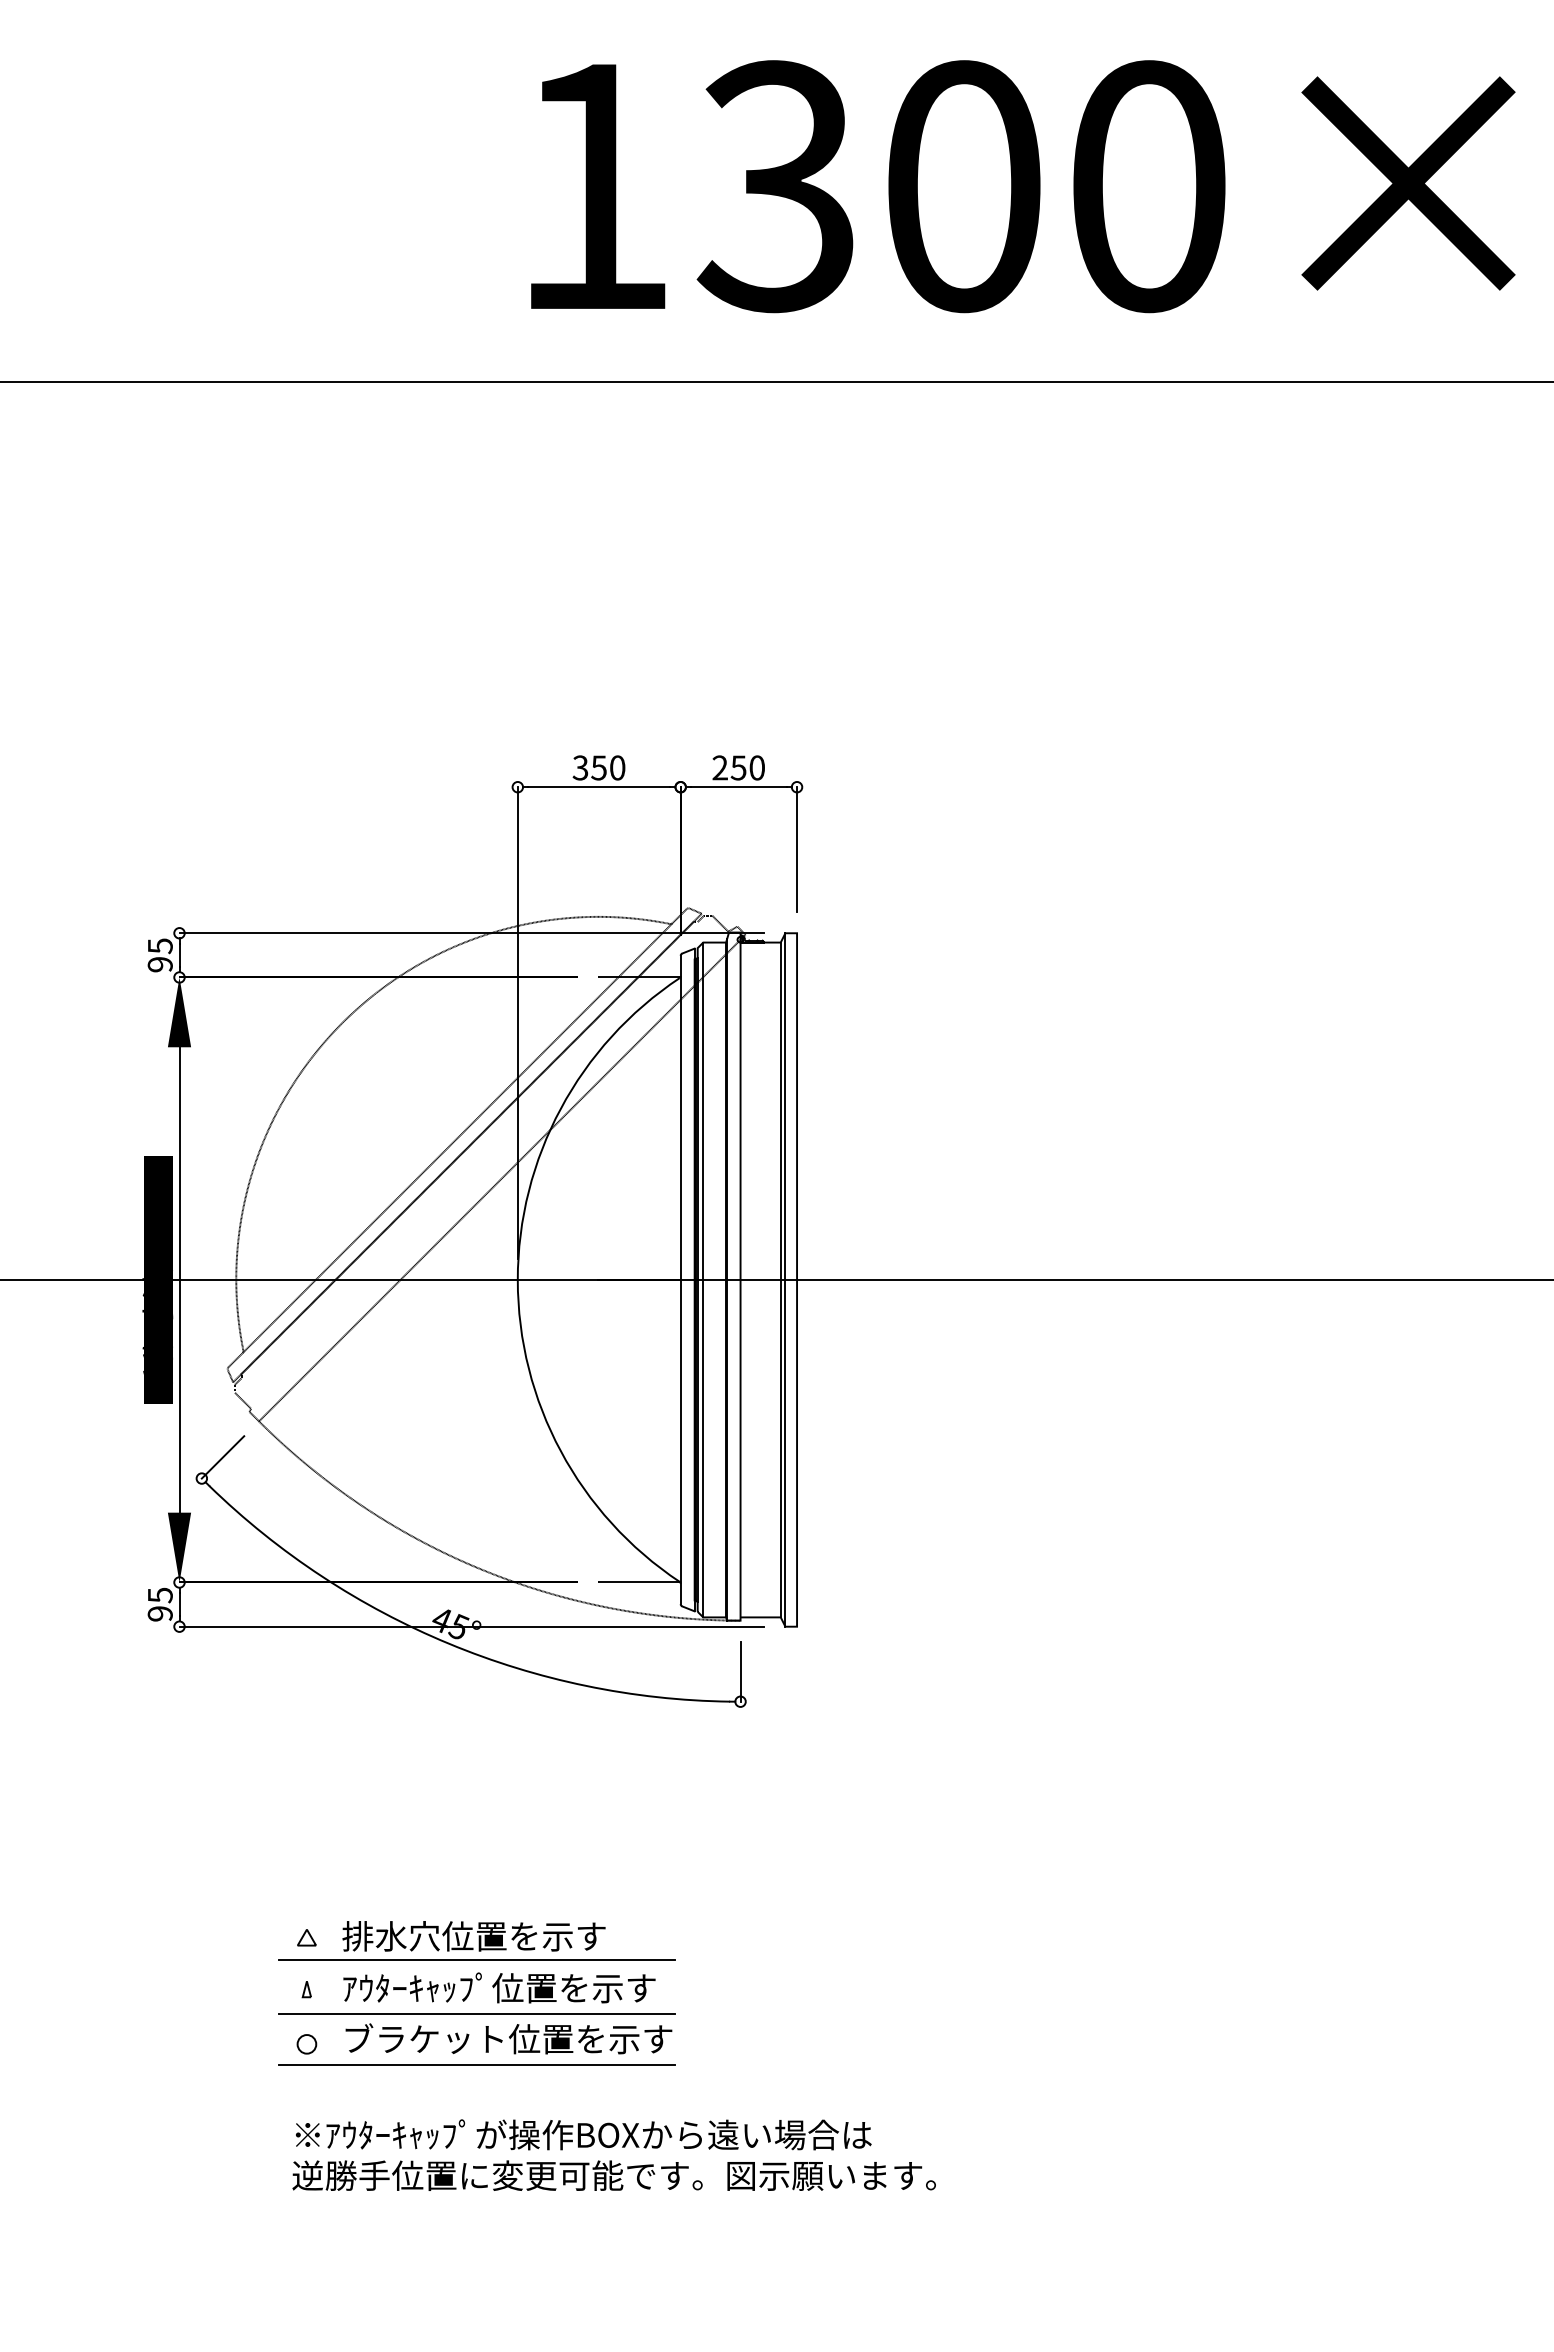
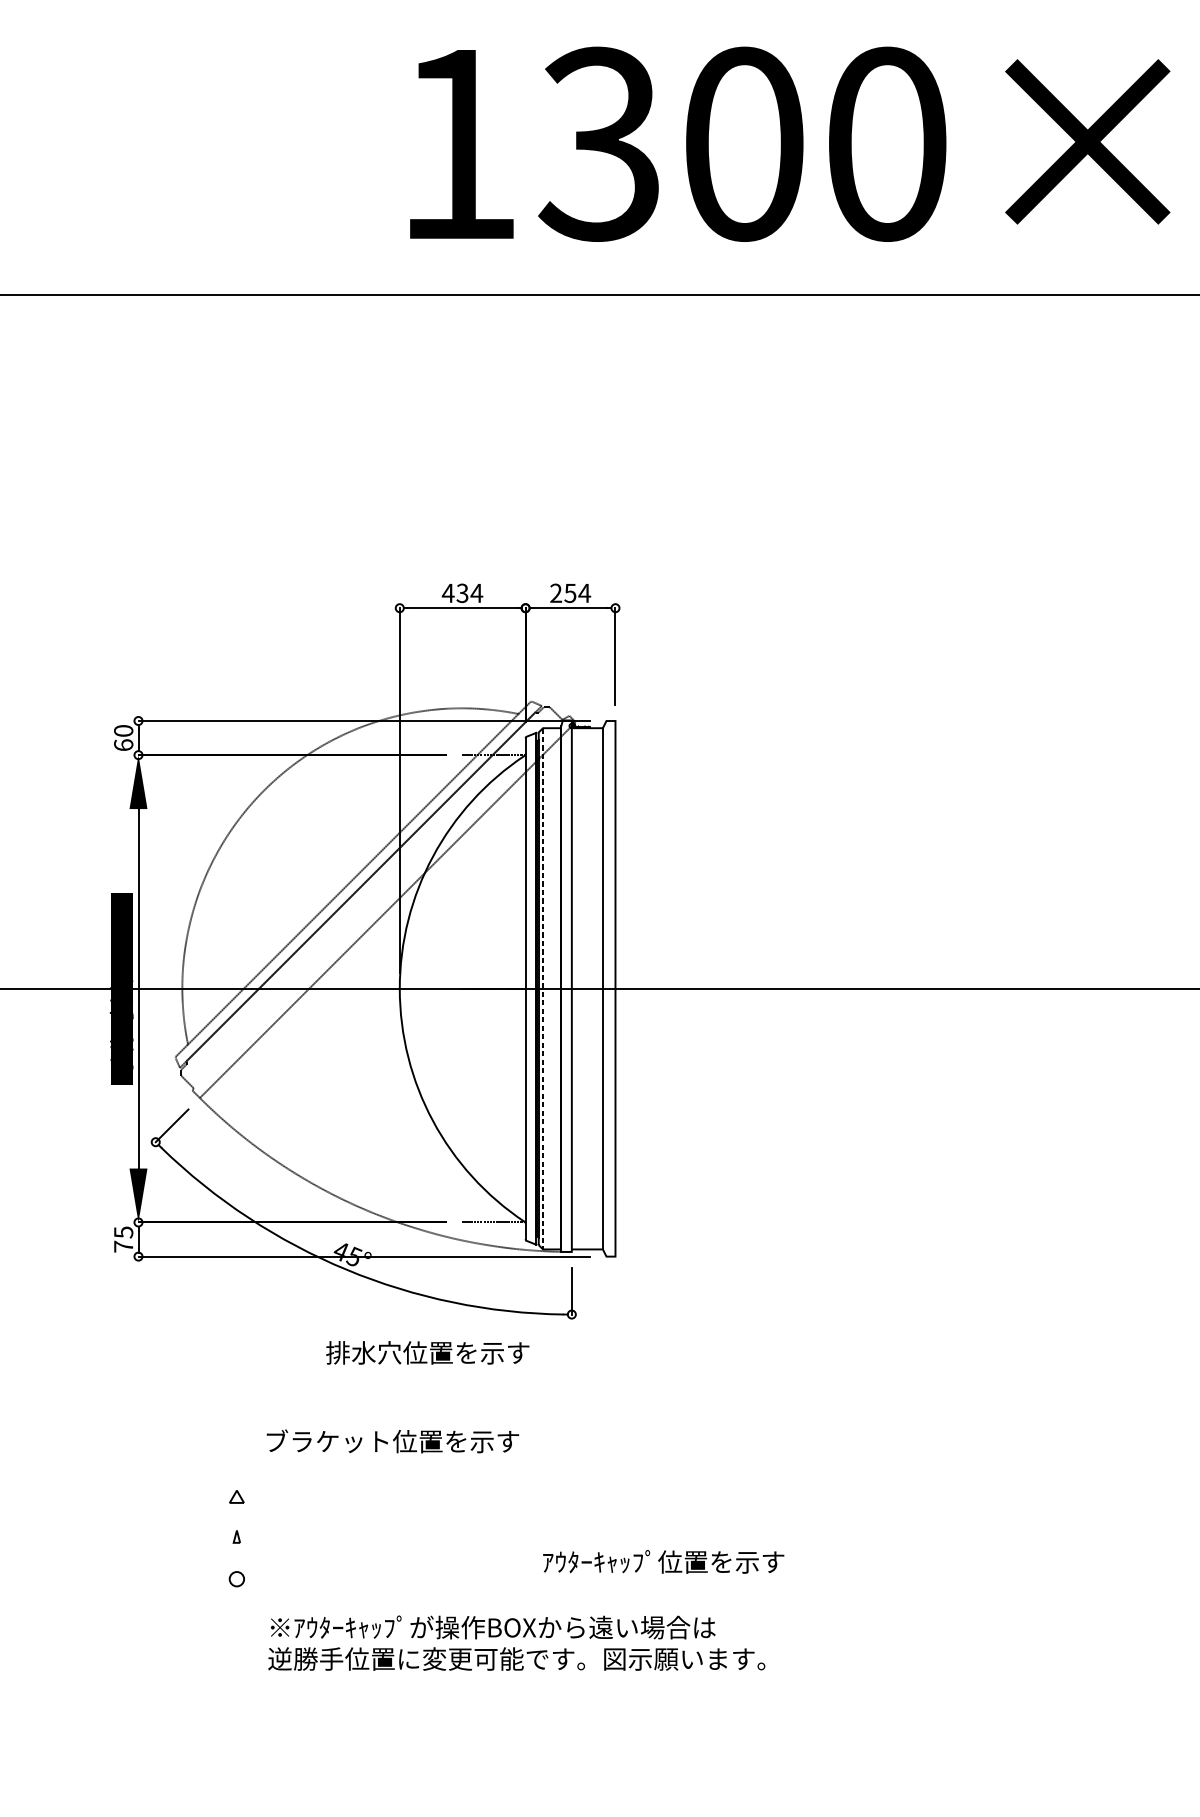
text: (598, 767) -> (462, 592), 350 -> 434
text: (756, 767) -> (584, 592), 250 -> 254
text: (159, 955) -> (123, 738), 95 -> 60
line: (785, 1279) -> (606, 988), removed
line: (703, 1280) -> (543, 989), solid -> dashed
text: (159, 1613) -> (123, 1246), 95 -> 75
text: (473, 1936) -> (427, 1353), moved
line: (476, 1959) -> (367, 1513), removed
text: (499, 1987) -> (663, 1561), moved
line: (476, 2013) -> (367, 1555), removed
text: (508, 2038) -> (392, 1441), moved
line: (476, 2065) -> (367, 1595), removed
text: (613, 2154) -> (516, 1642), moved

